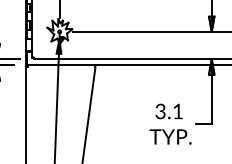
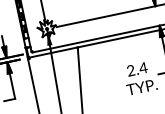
text: (169, 111) -> (137, 69), 3.1 -> 2.4

